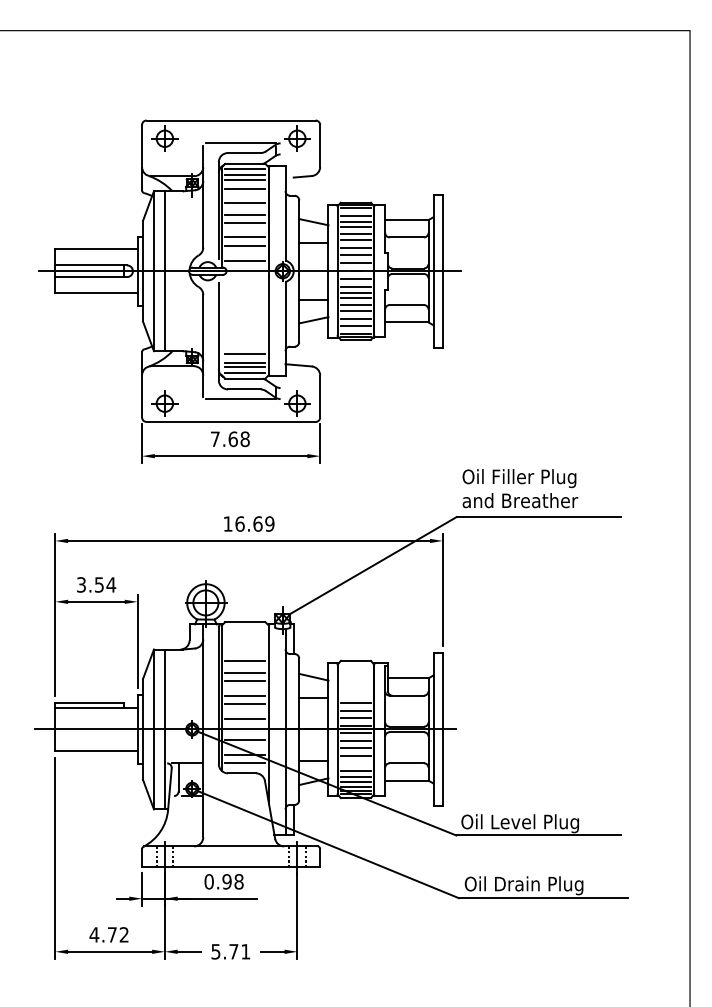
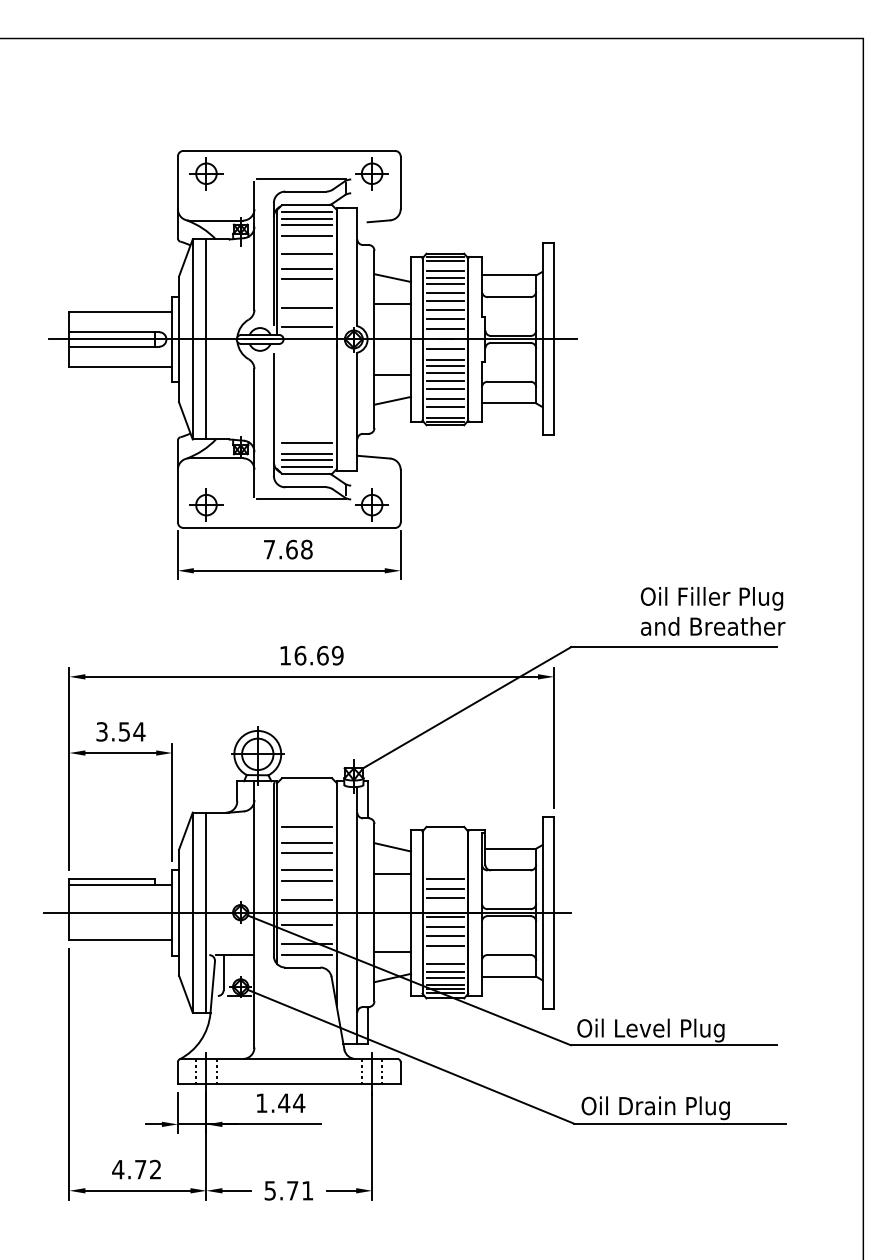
line: (244, 237) -> (306, 297), removed
text: (519, 488) -> (712, 611), moved
line: (356, 726) -> (445, 908), removed
text: (224, 882) -> (280, 1103), 0.98 -> 1.44

